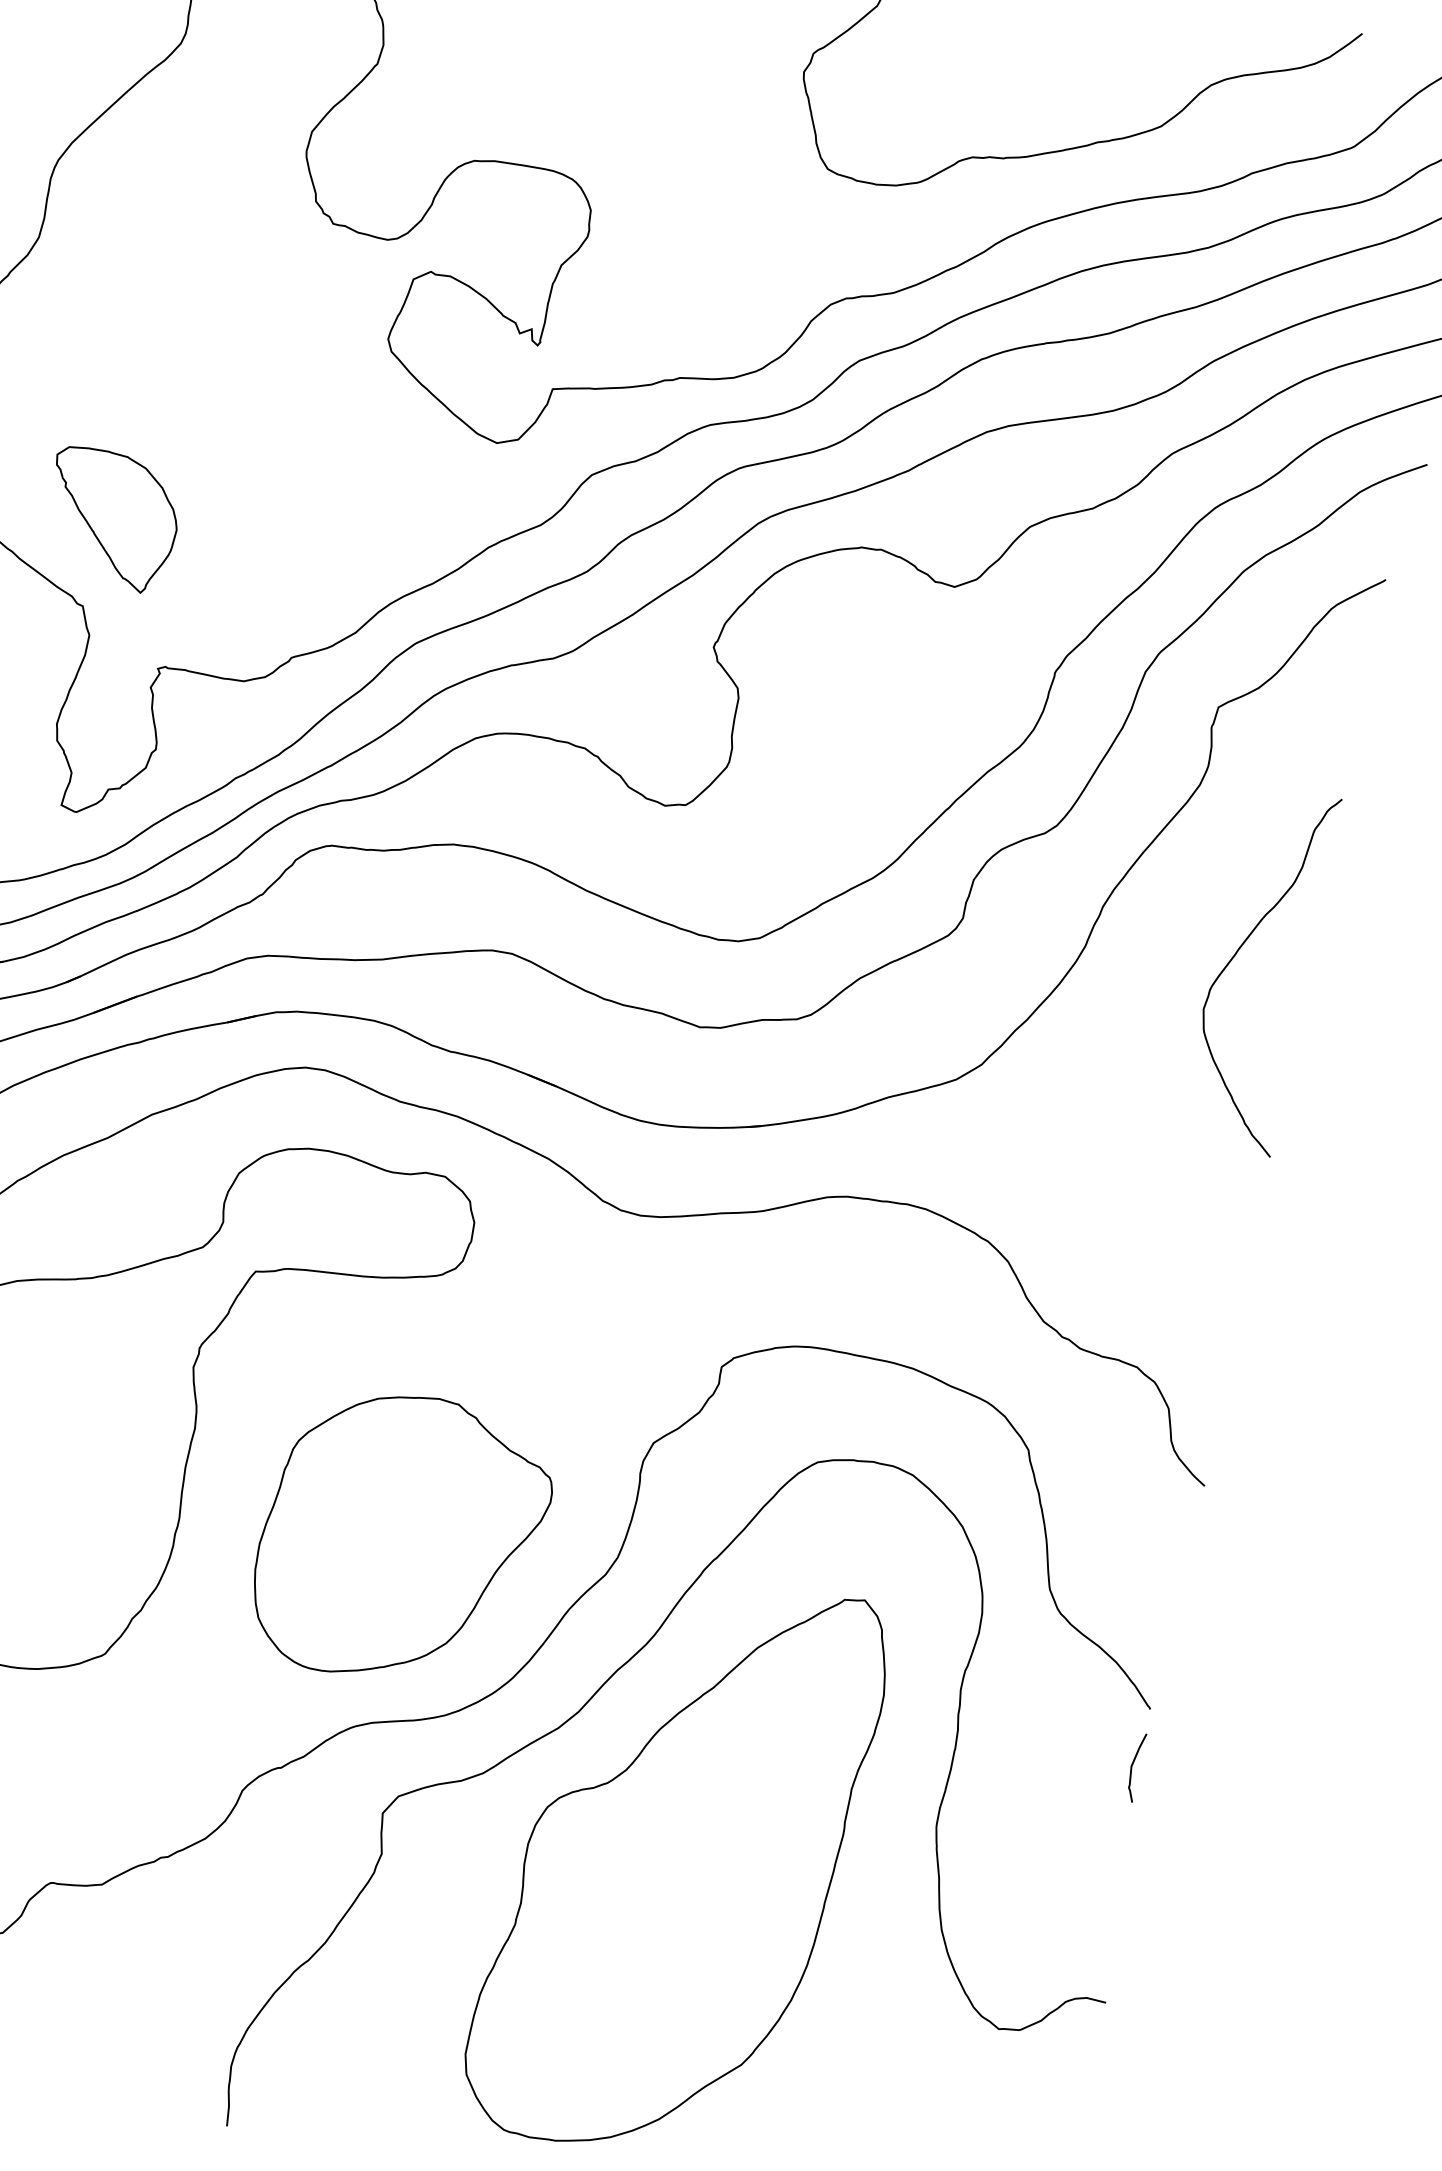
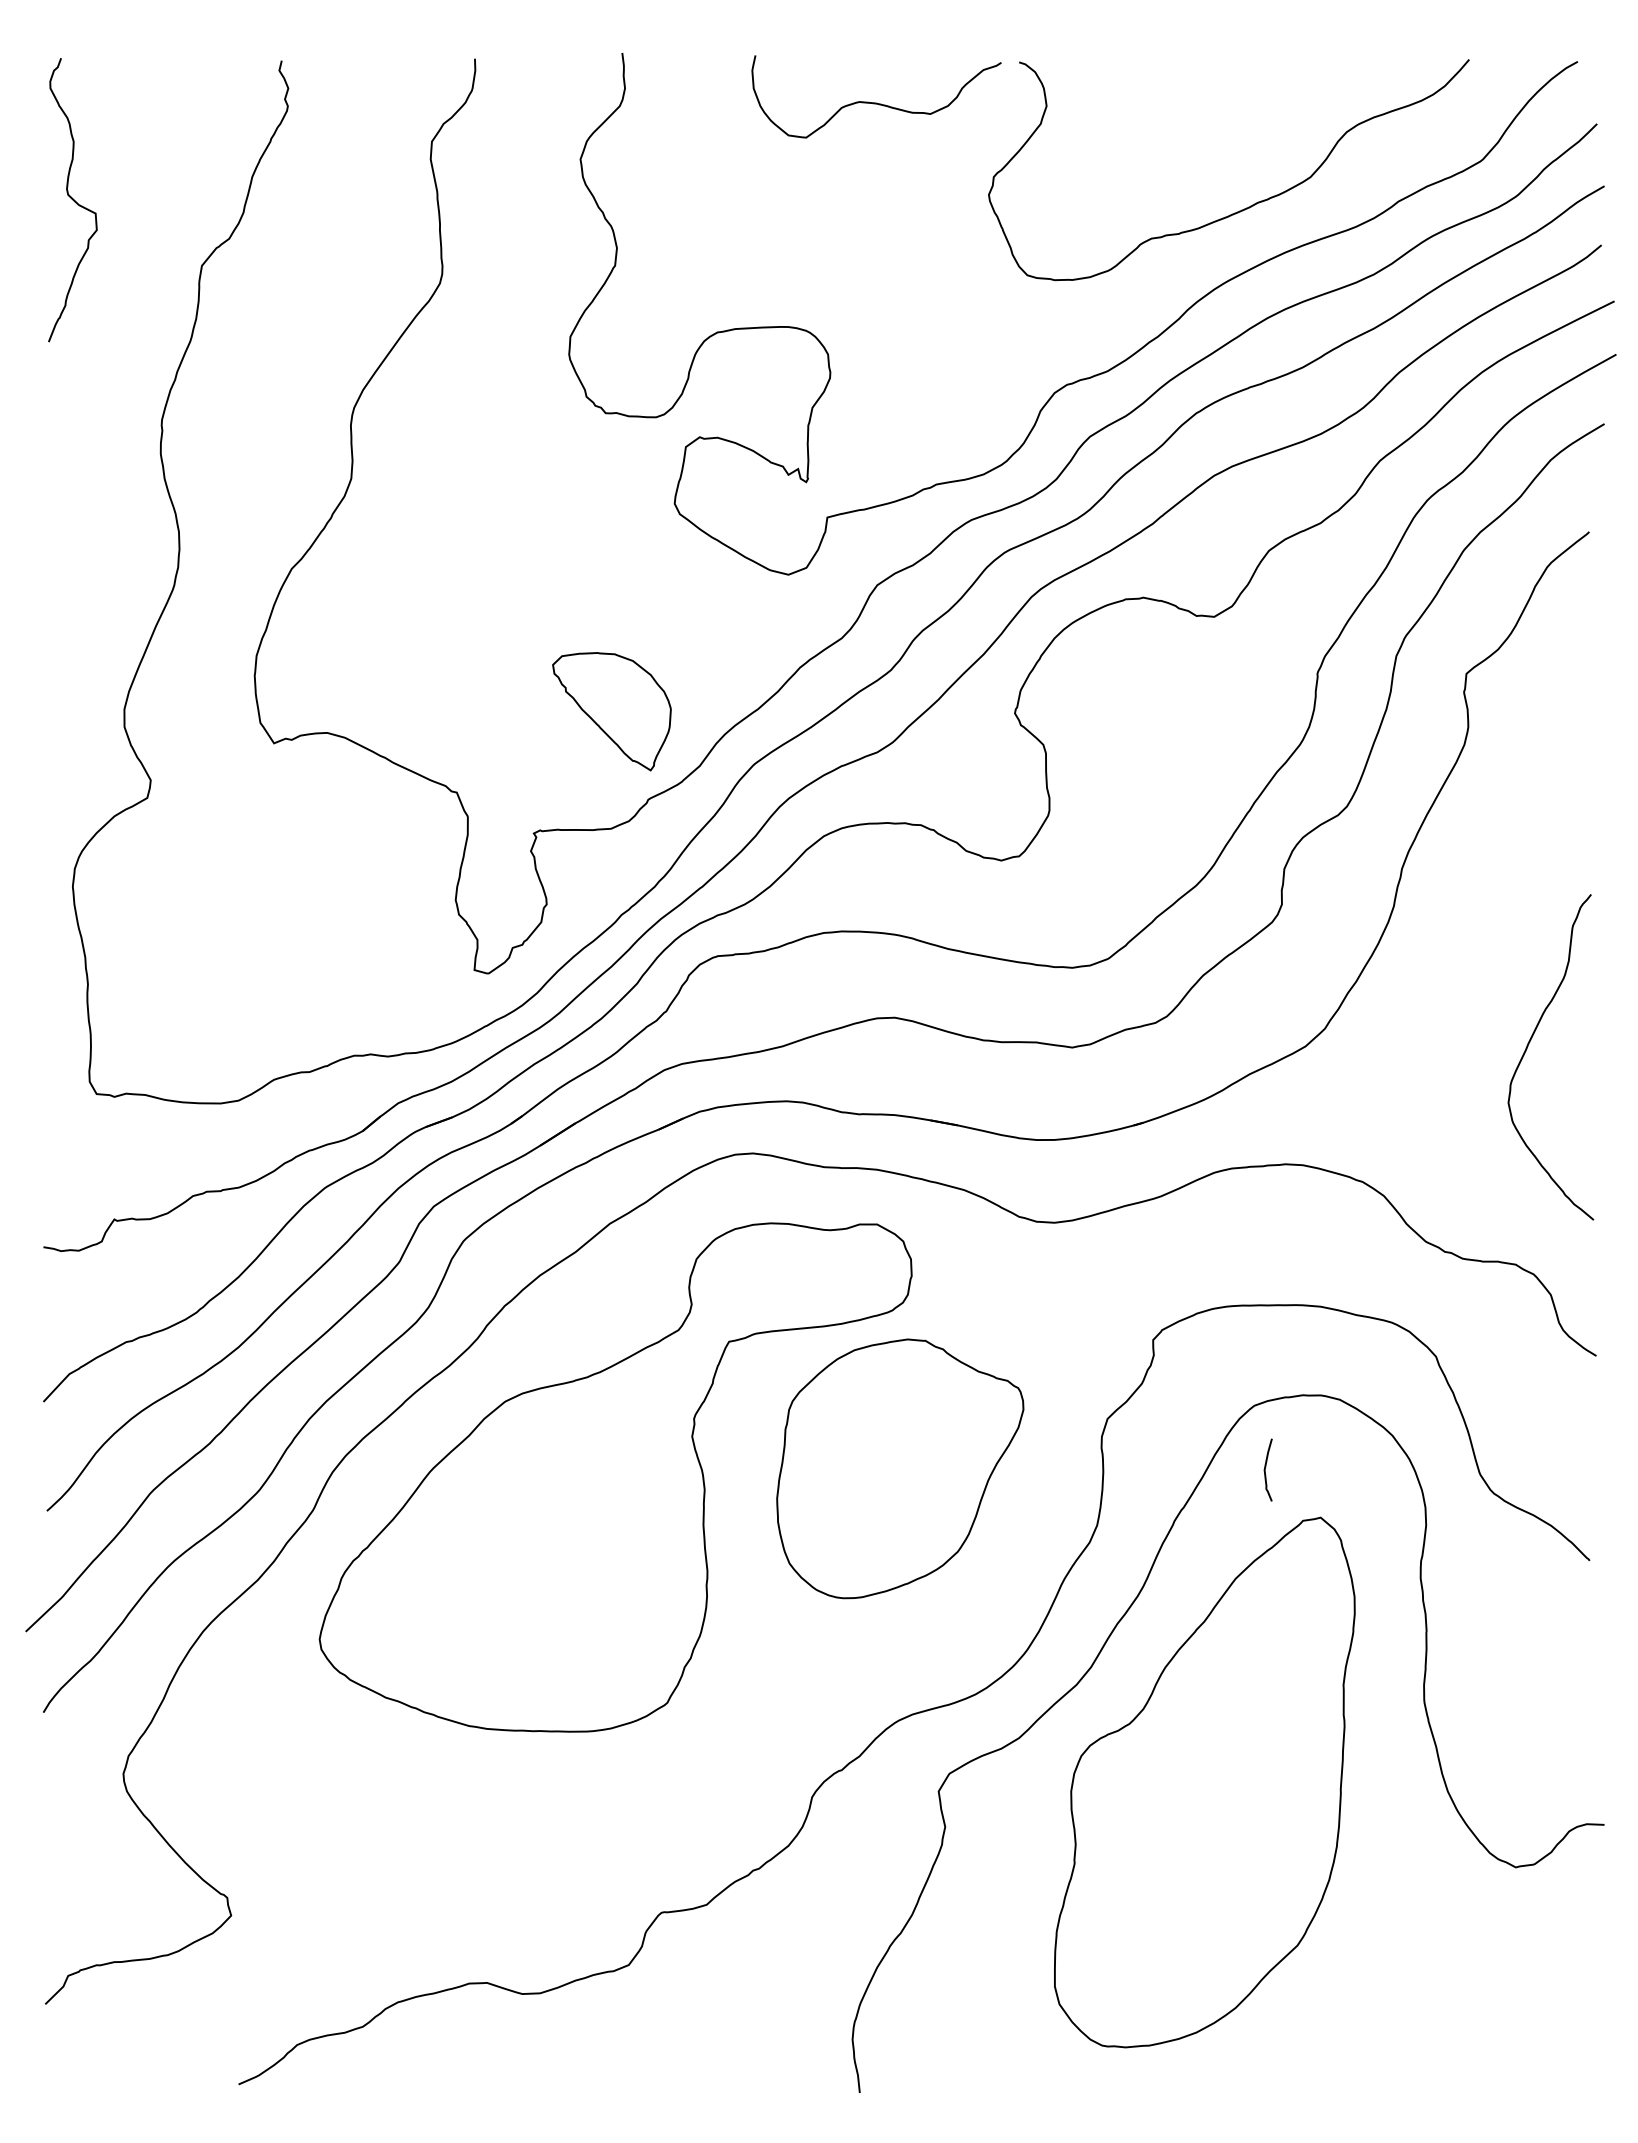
part: (110, 519) -> (611, 711), moved
curve: (1236, 954) -> (1527, 1049), moved
part: (401, 1539) -> (900, 1468), moved
curve: (1132, 1766) -> (1265, 1469), moved

